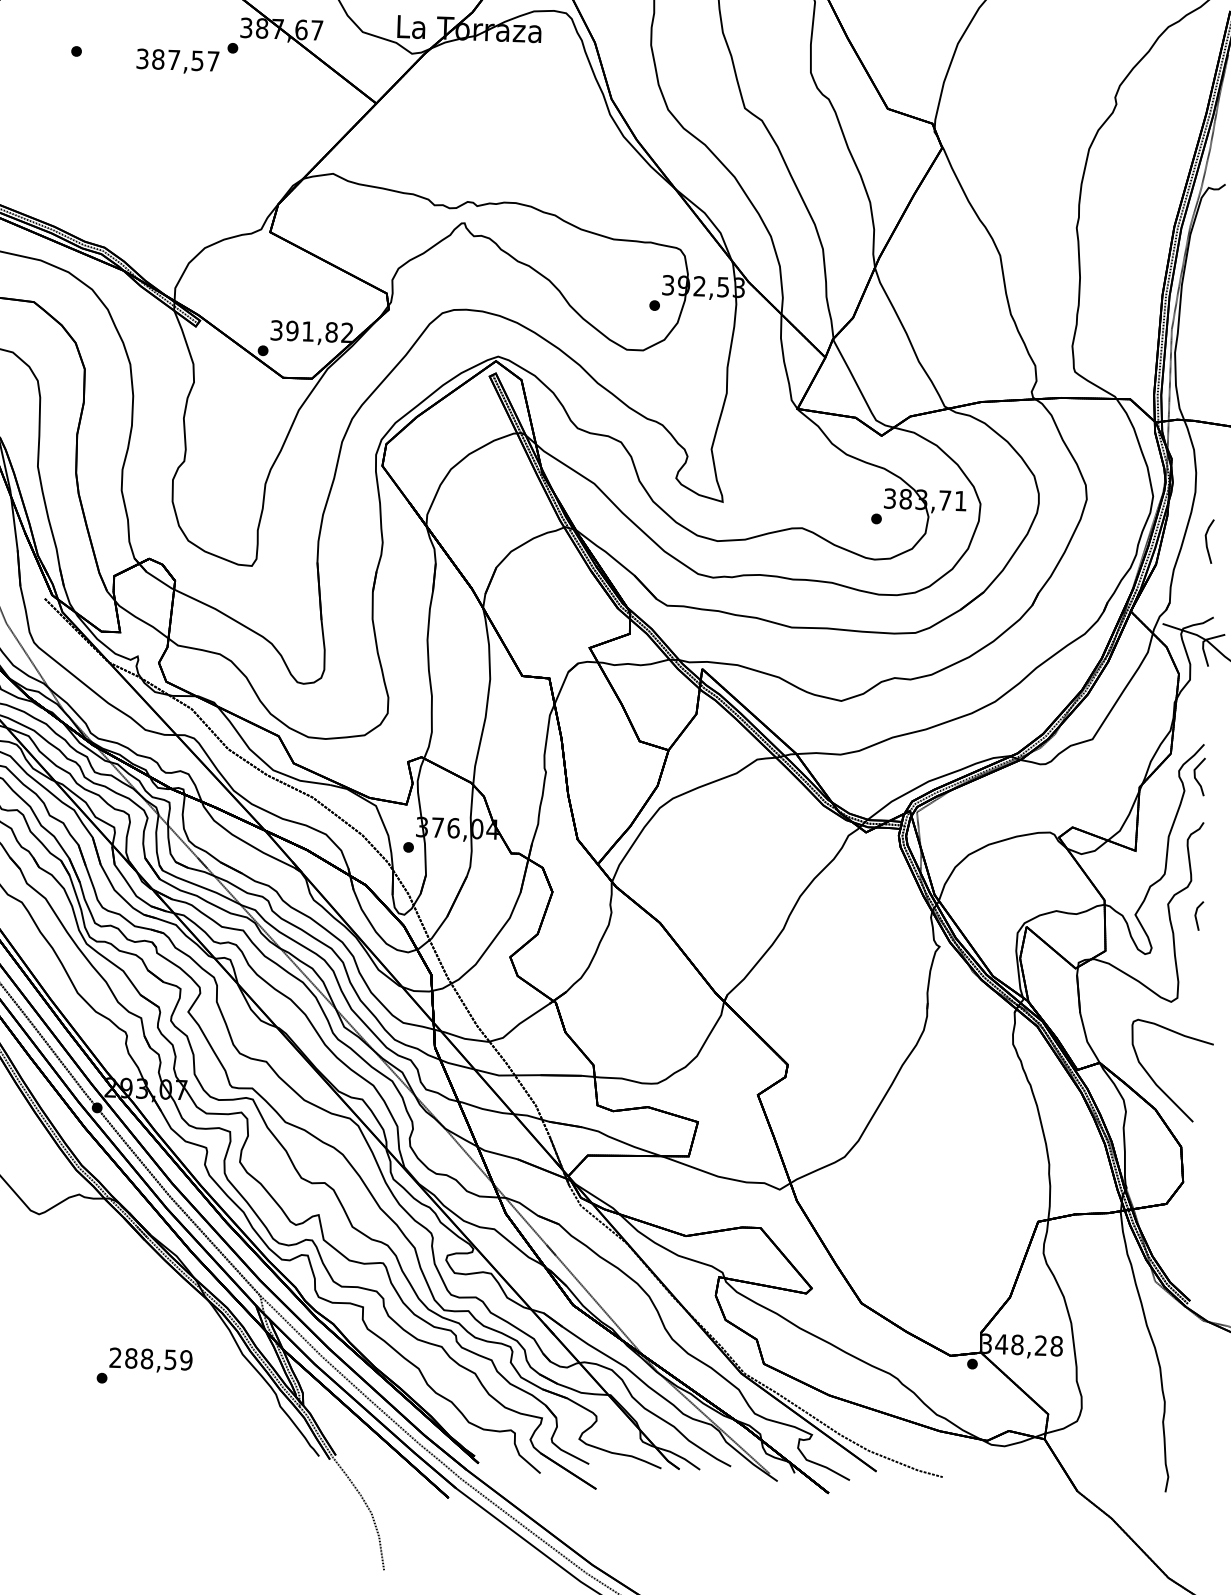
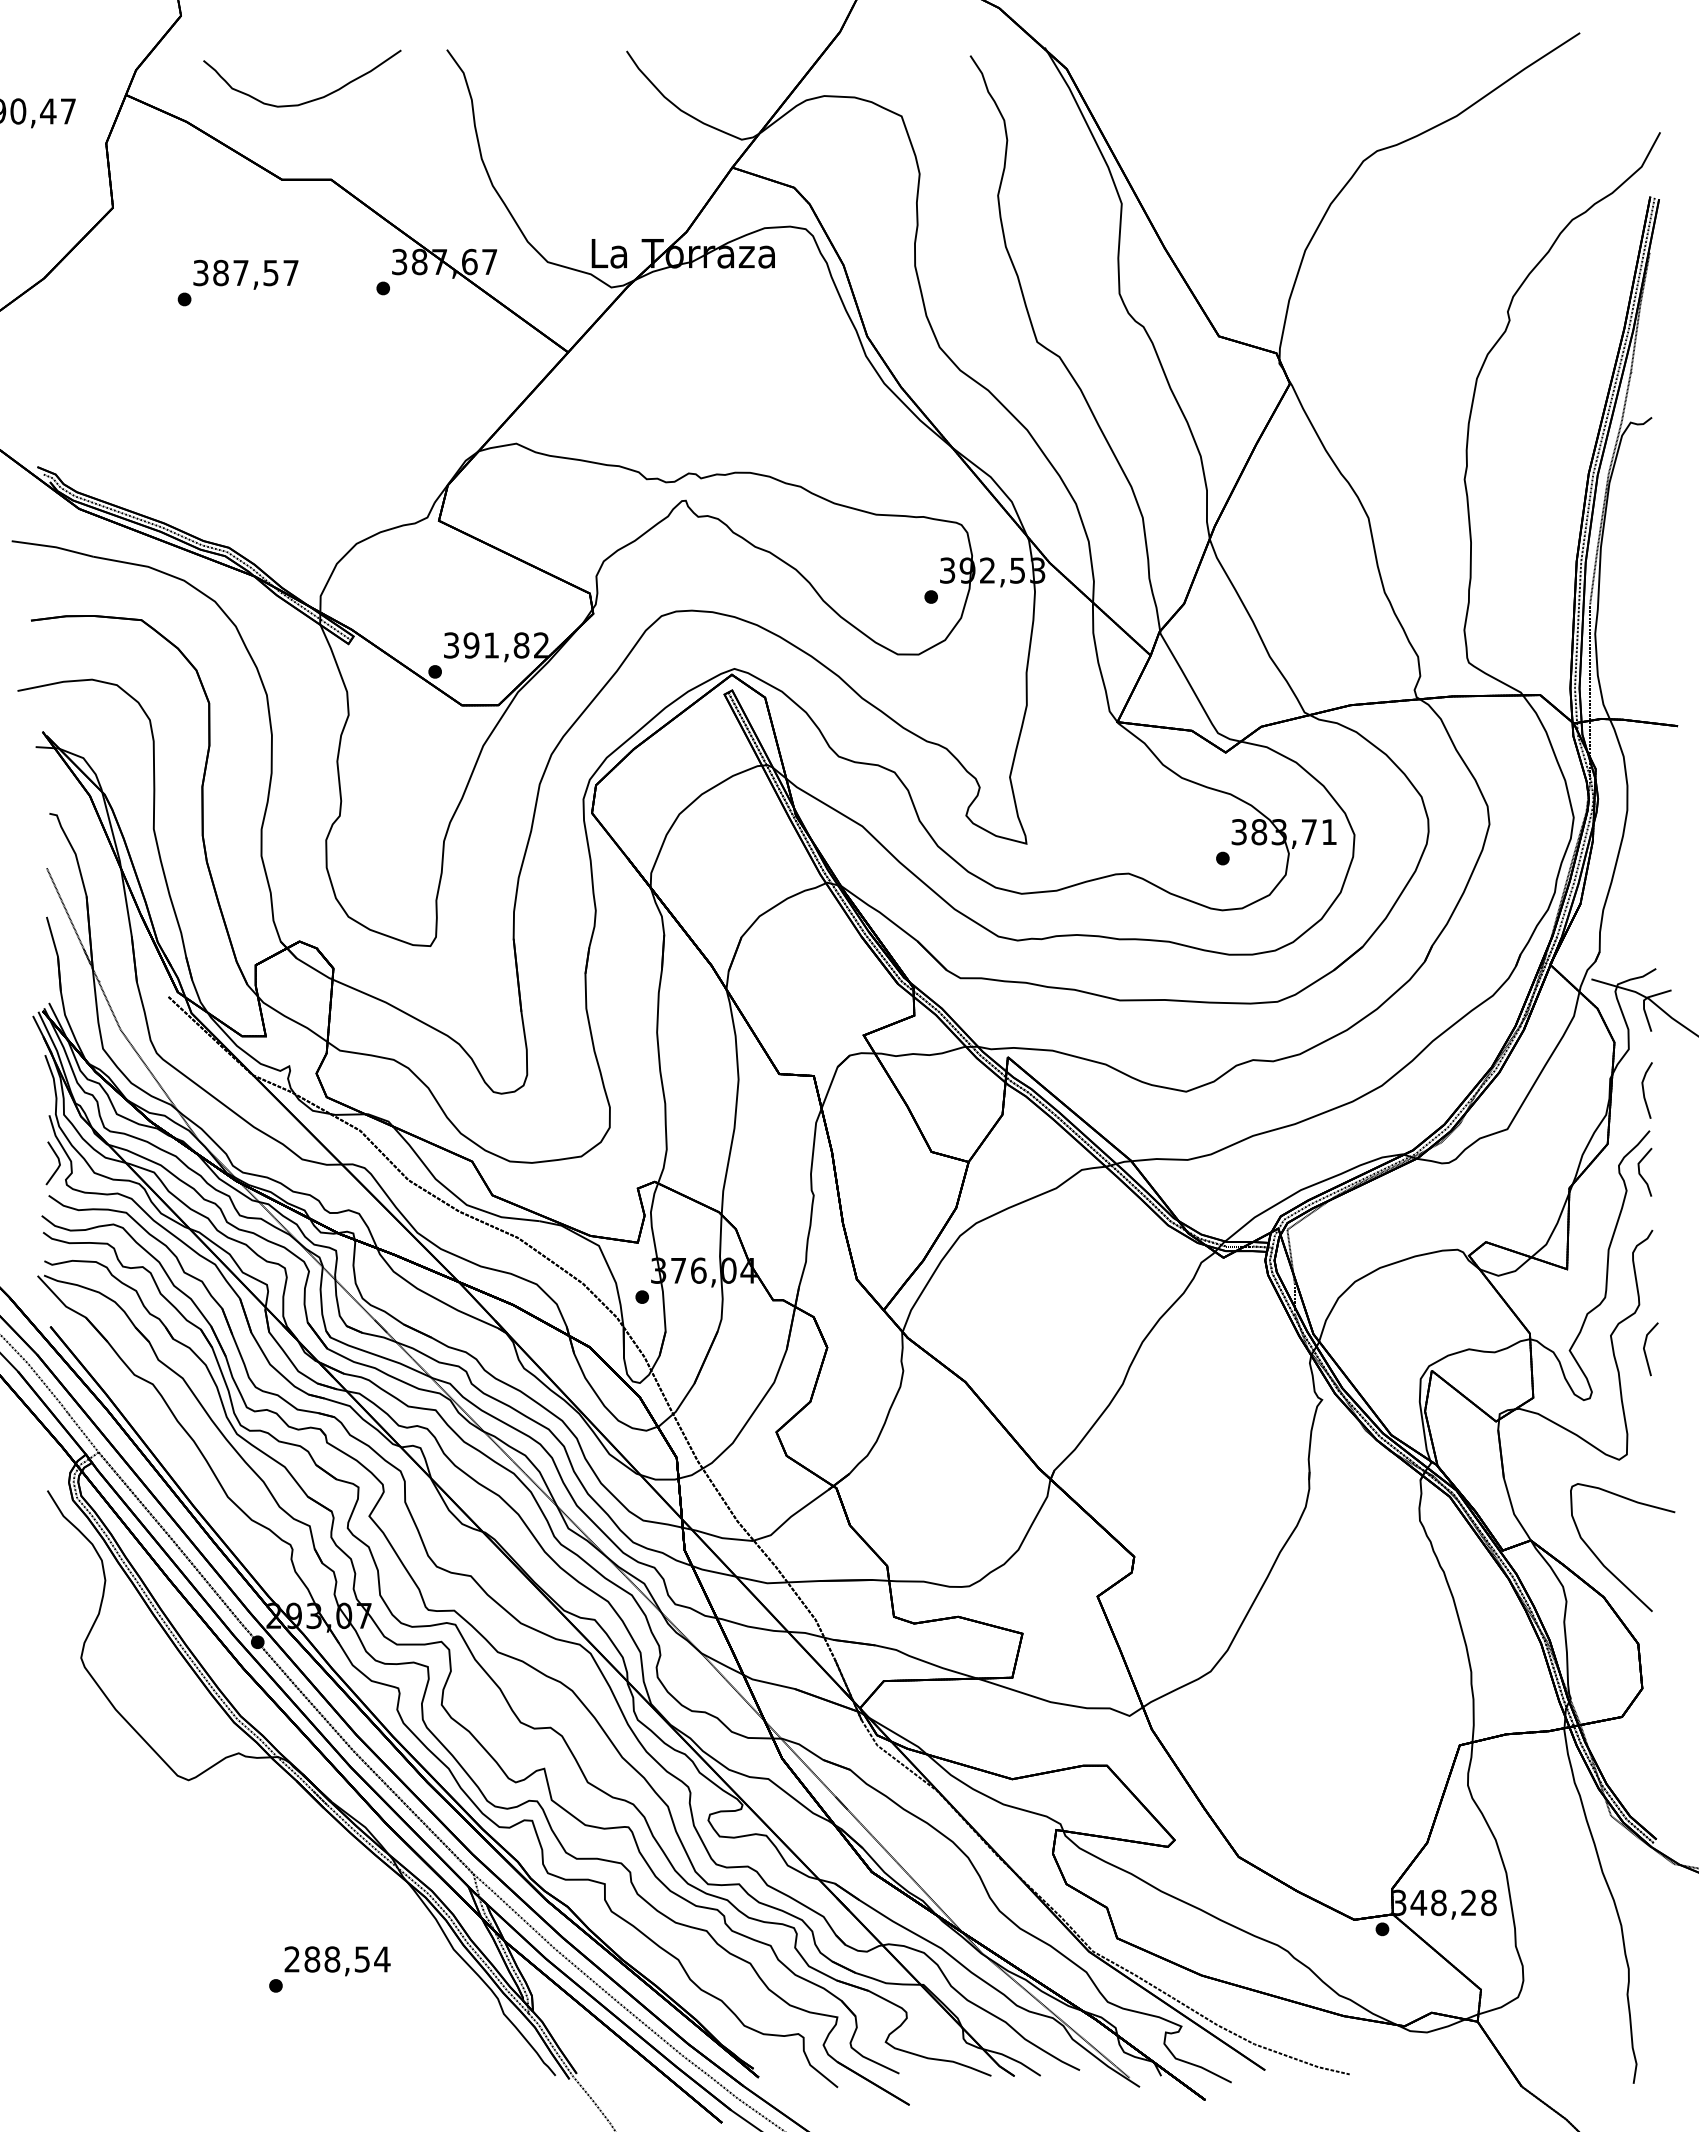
text: (177, 61) -> (245, 274), moved
line: (1207, 541) -> (1644, 1090), moved
part: (1198, 916) -> (1650, 1349), size x1.43
text: (186, 1360) -> (382, 1959), 288,59 -> 288,54

